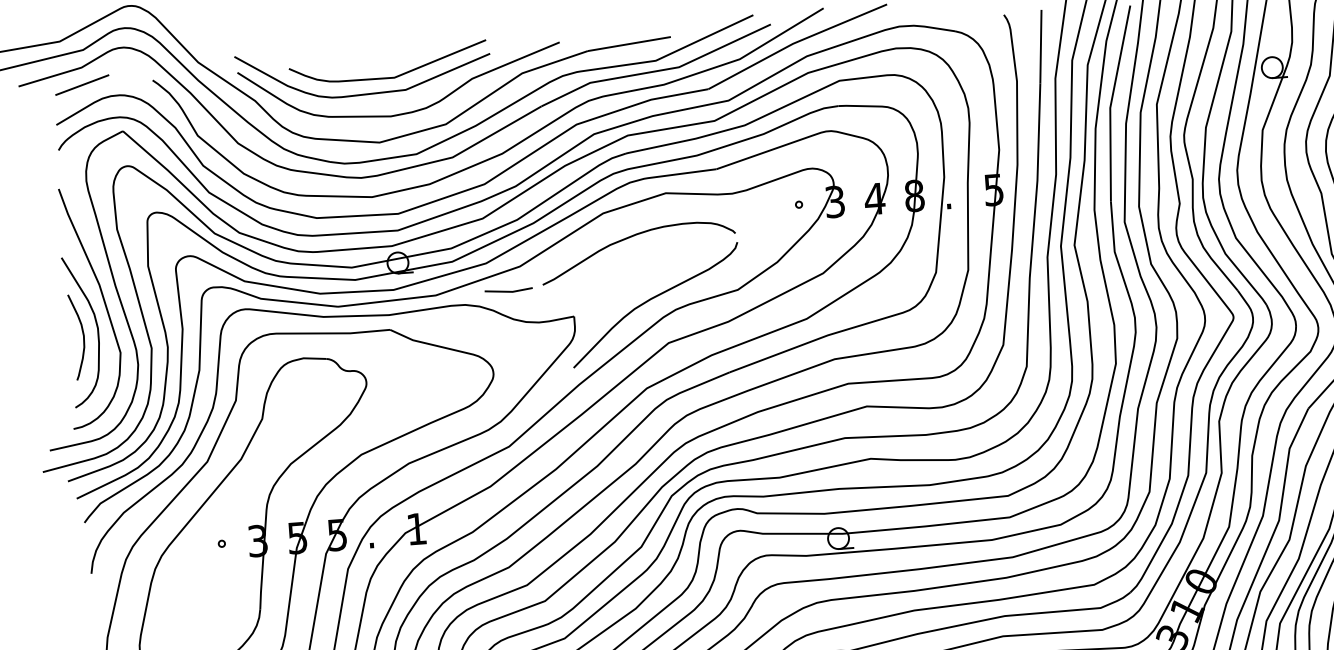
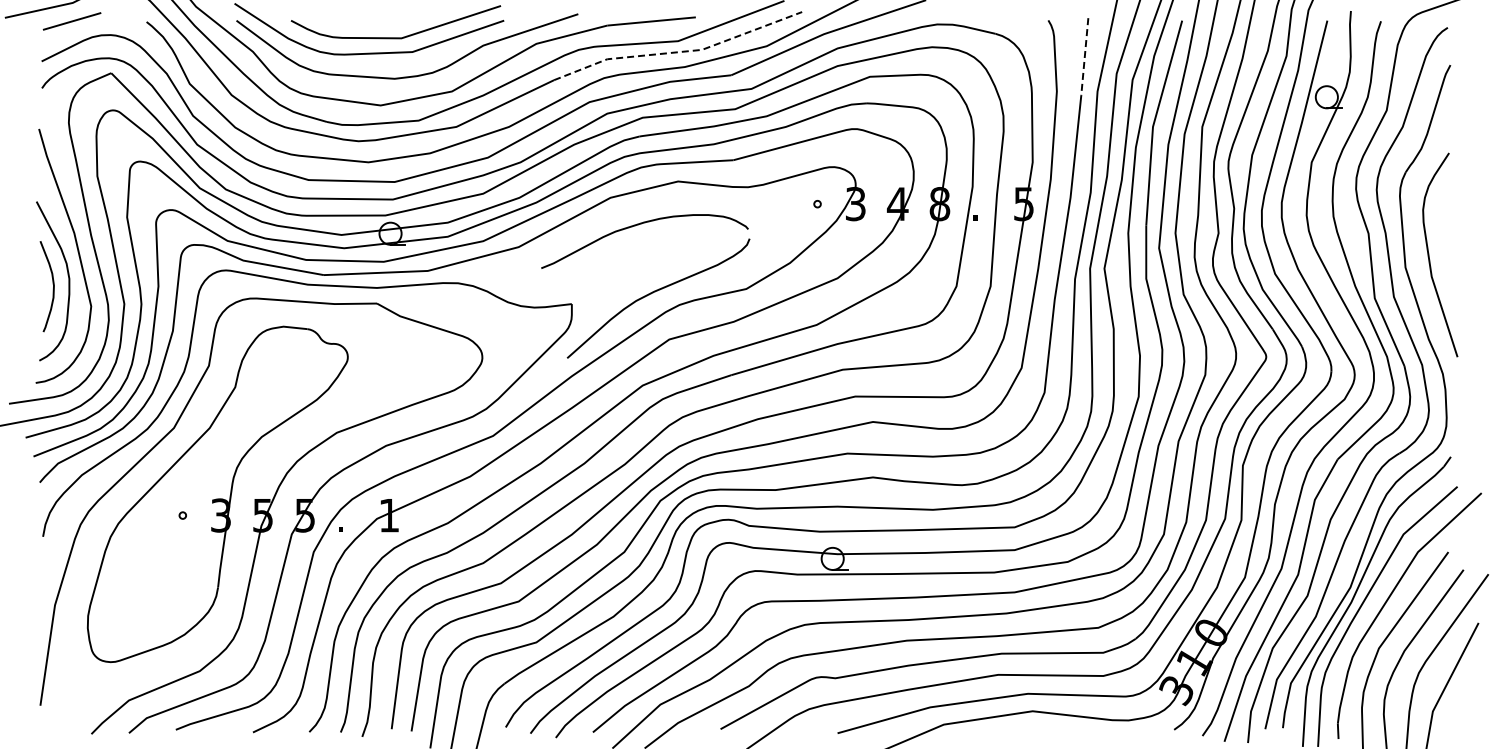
line: (1040, 47) -> (1084, 57), solid -> dashed
line: (657, 71) -> (679, 52), solid -> dashed
line: (508, 290) -> (504, 271), removed

